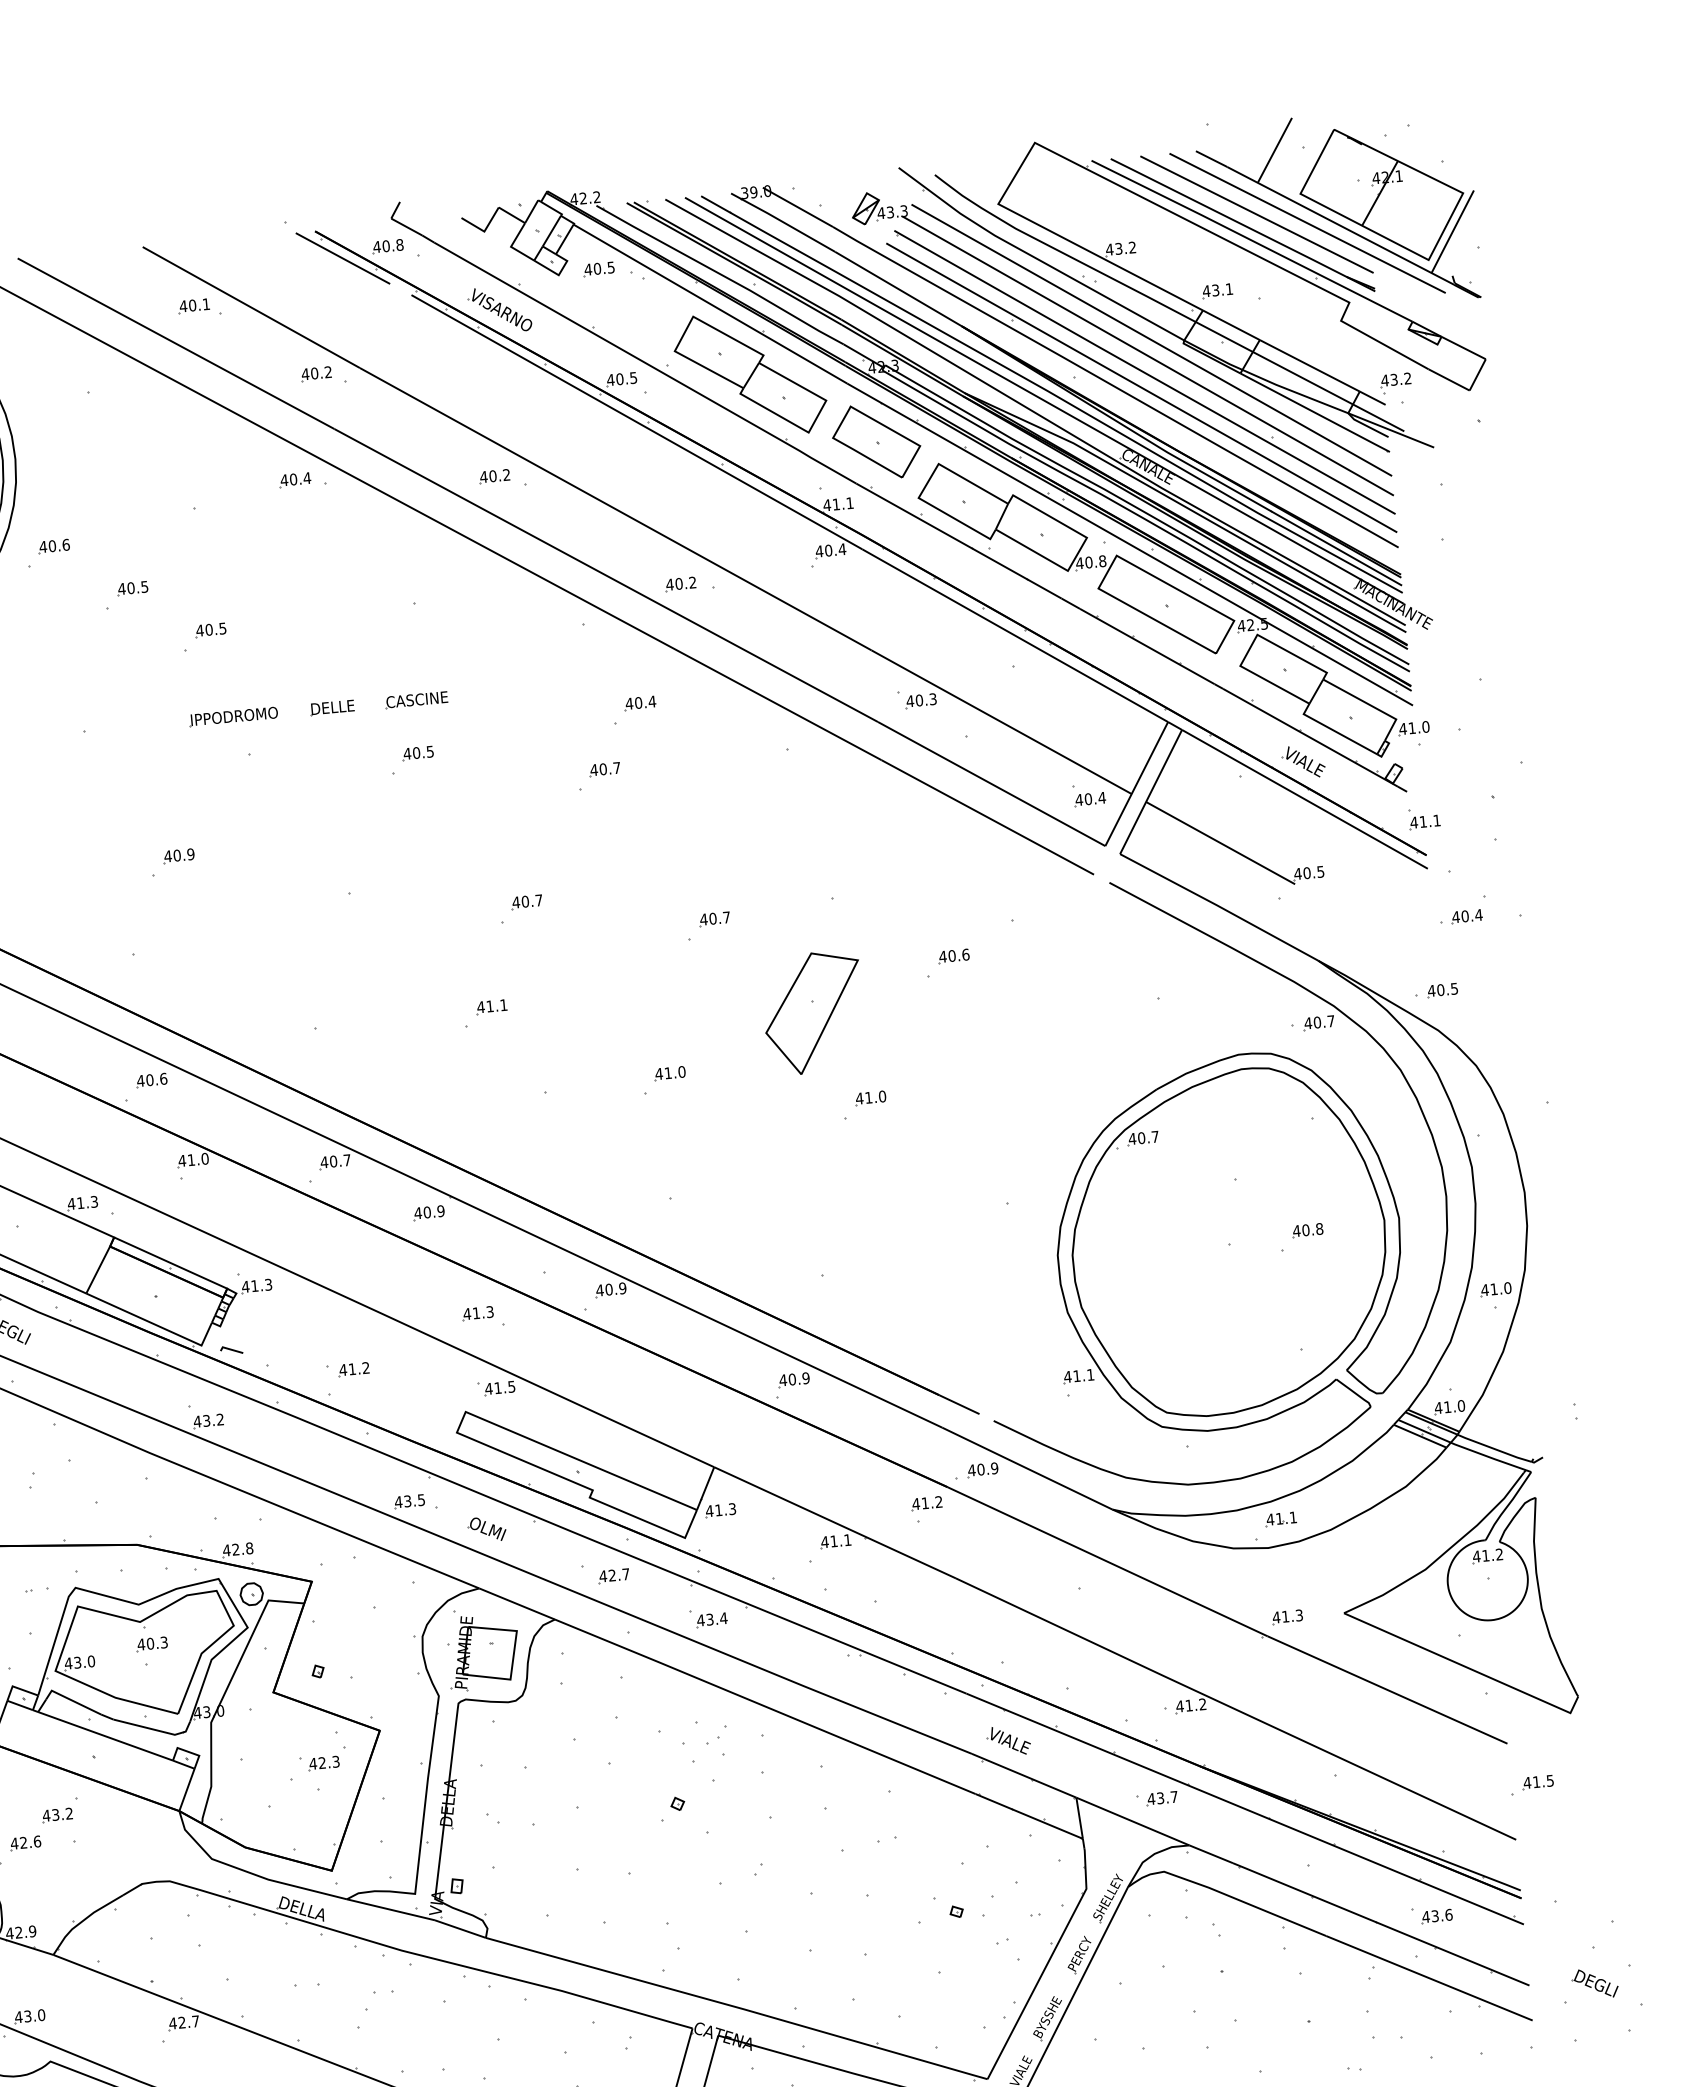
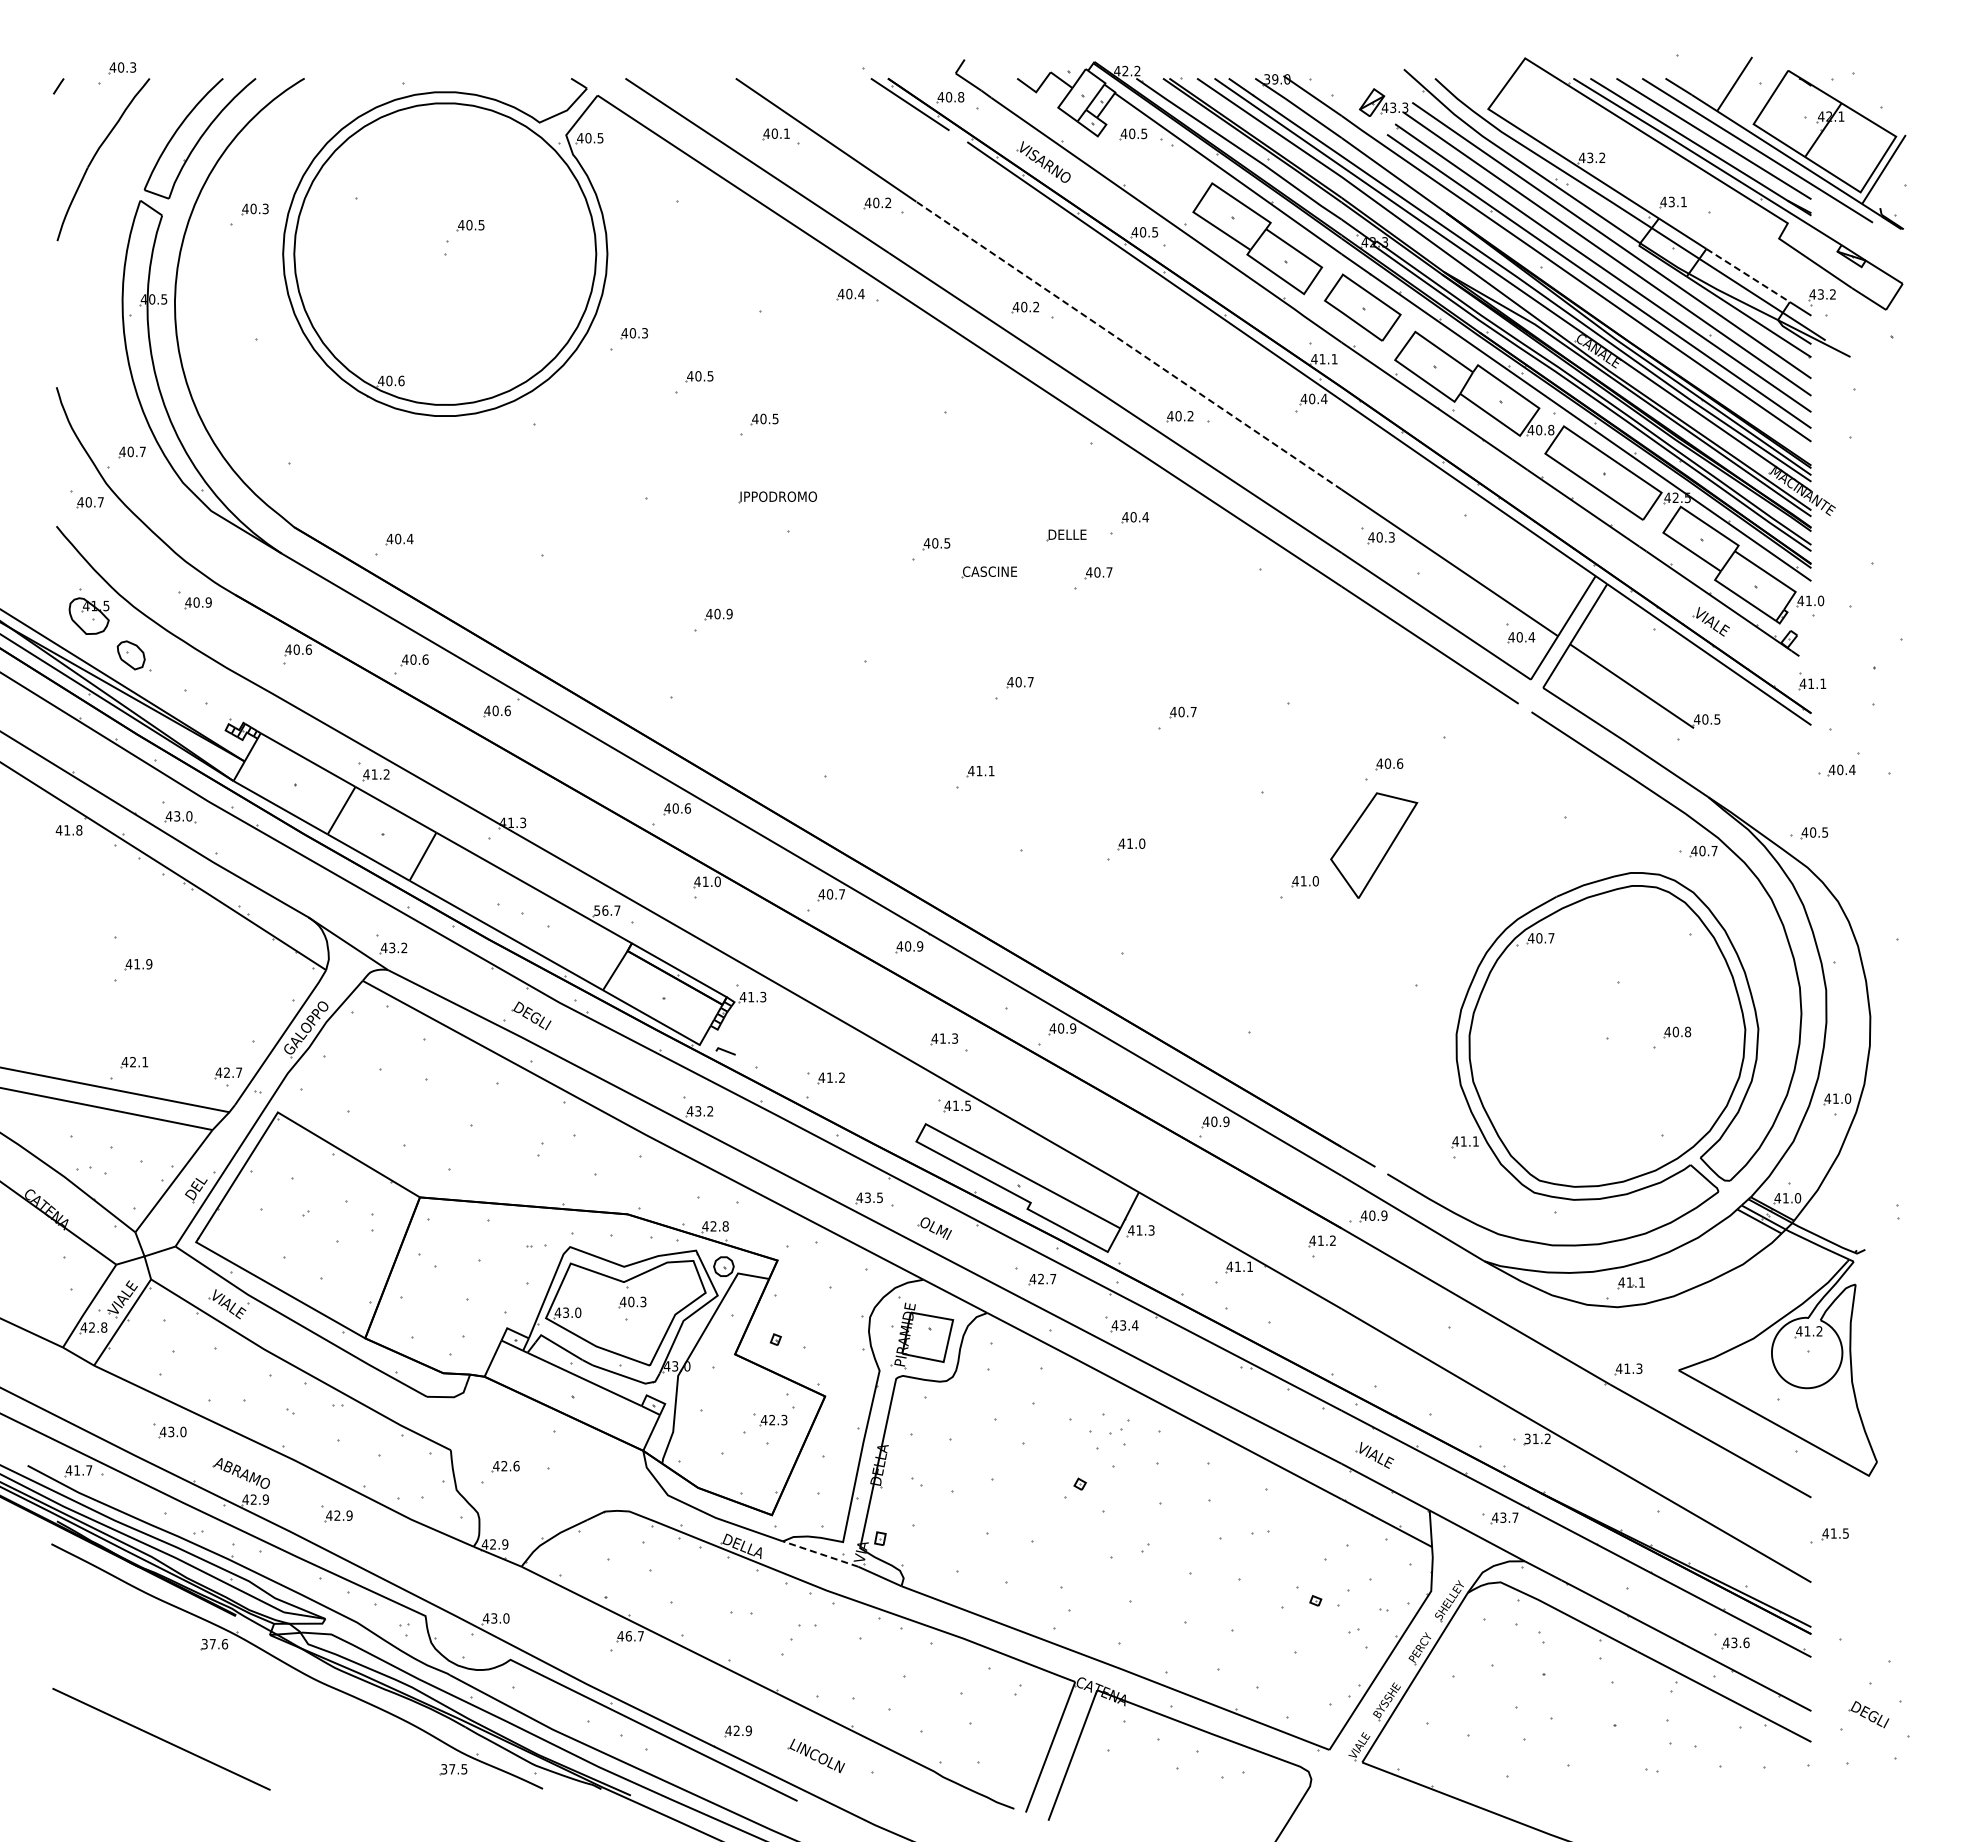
line: (1310, 365) -> (1748, 275), solid -> dashed
line: (616, 508) -> (1129, 345), solid -> dashed
text: (66, 545) -> (645, 333), 40.6 -> 40.3
part: (416, 700) -> (989, 572), moved
part: (331, 708) -> (1066, 535), moved
part: (813, 1012) -> (1374, 845), moved
text: (82, 1202) -> (606, 910), 41.3 -> 56.7
text: (1179, 1706) -> (1527, 1438), 41.2 -> 31.2
part: (56, 1815) -> (535, 1444), removed
line: (390, 1910) -> (820, 1554), solid -> dashed
text: (181, 2022) -> (628, 1636), 42.7 -> 46.7

